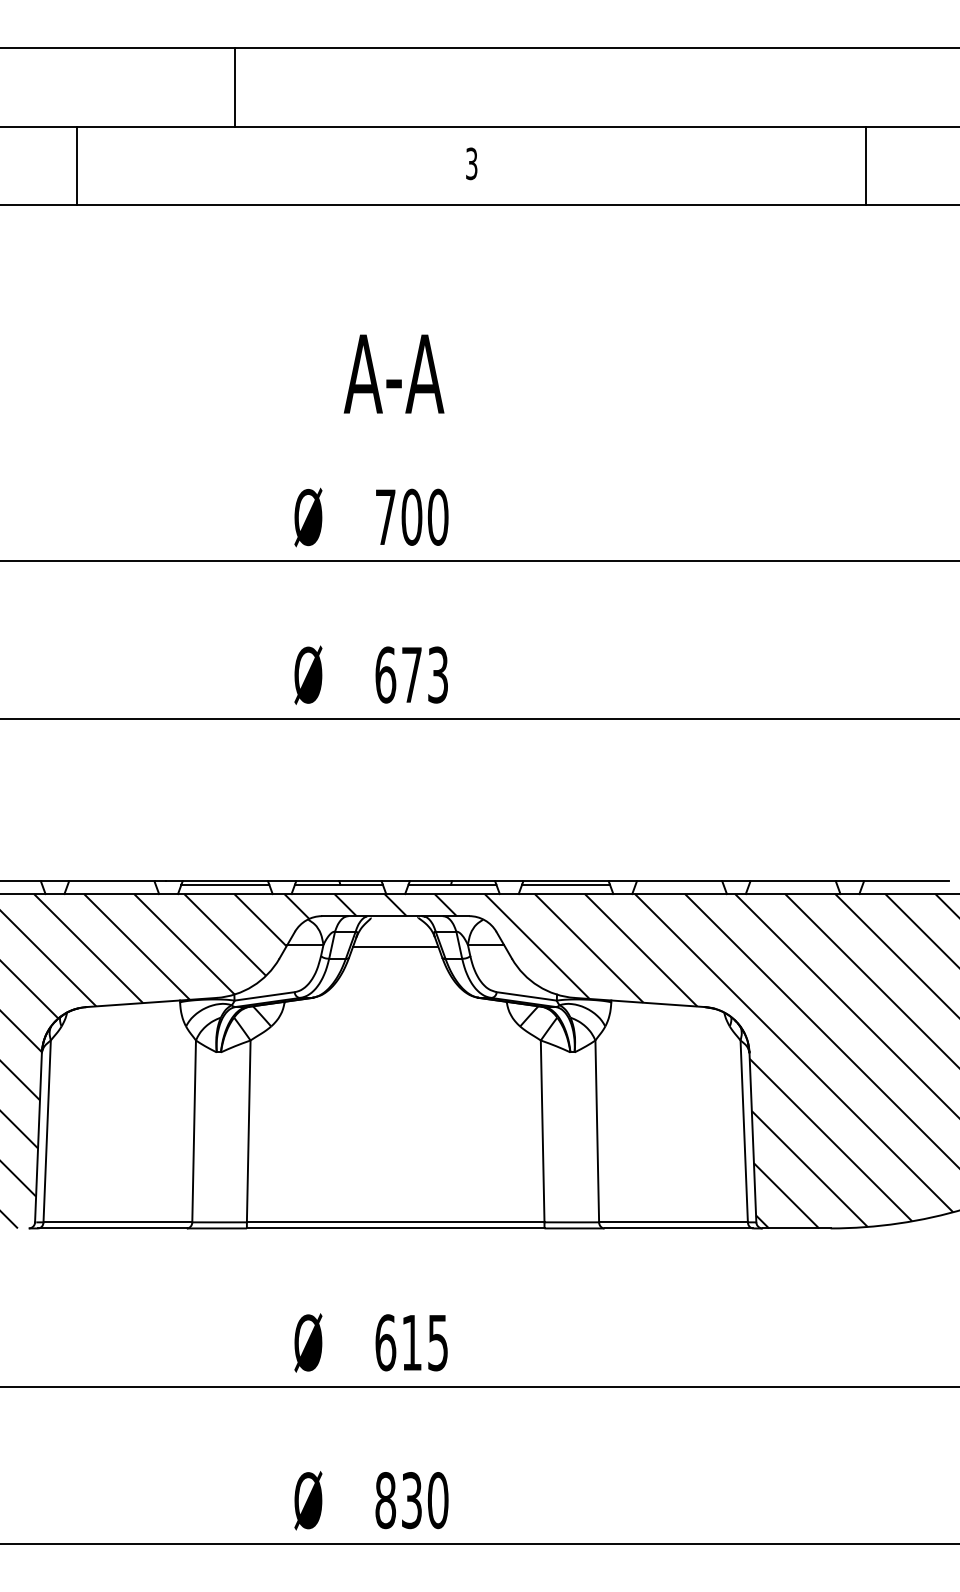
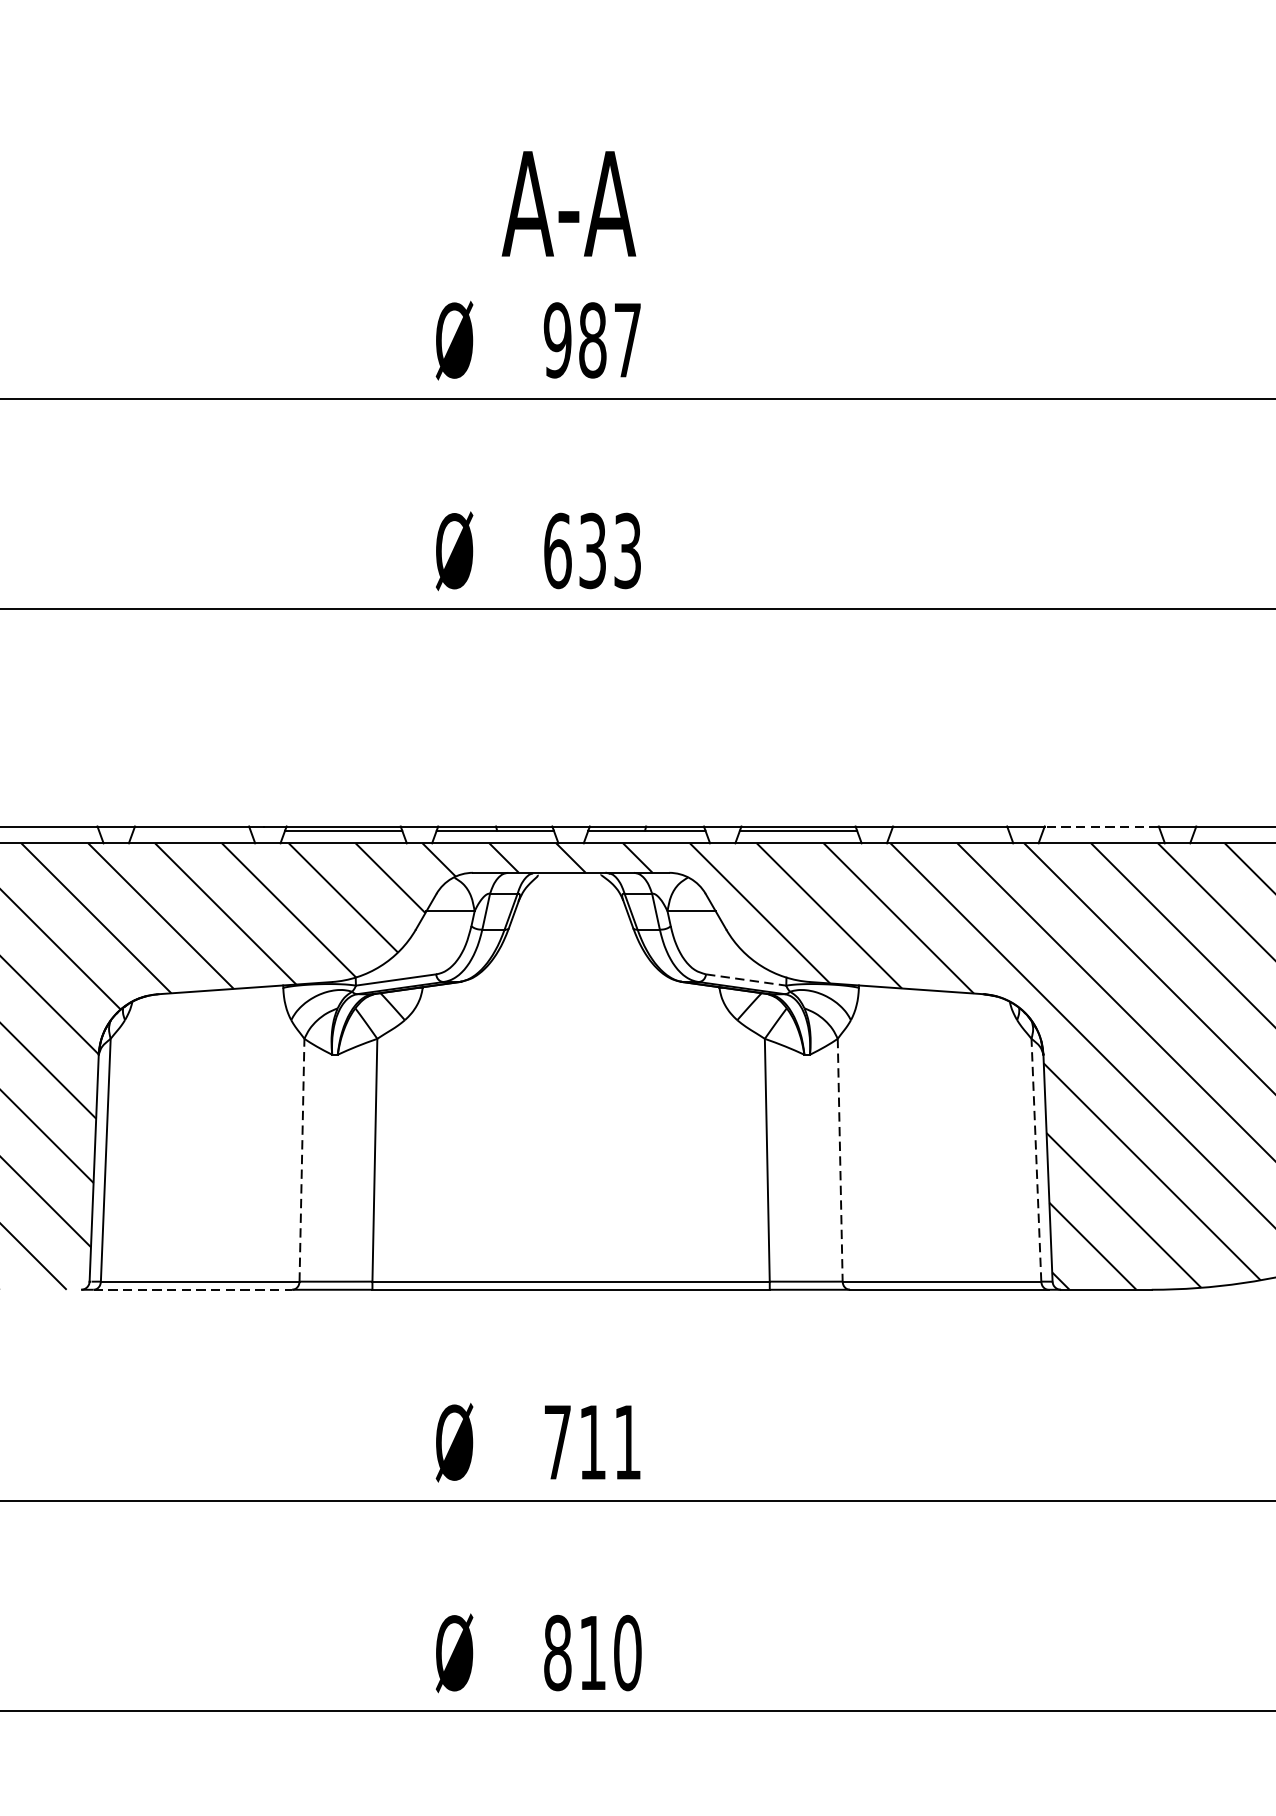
text: (393, 373) -> (568, 203), moved
text: (411, 516) -> (592, 339), 700 -> 987
text: (411, 674) -> (592, 550), 673 -> 633
line: (793, 881) -> (1102, 826), solid -> dashed
line: (395, 946) -> (570, 913), removed
line: (527, 996) -> (747, 980), solid -> dashed
line: (194, 1131) -> (302, 1160), solid -> dashed
line: (597, 1131) -> (840, 1160), solid -> dashed
line: (744, 1131) -> (1036, 1160), solid -> dashed
line: (112, 1228) -> (192, 1289), solid -> dashed
text: (411, 1342) -> (592, 1442), 615 -> 711
text: (411, 1500) -> (592, 1653), 830 -> 810

